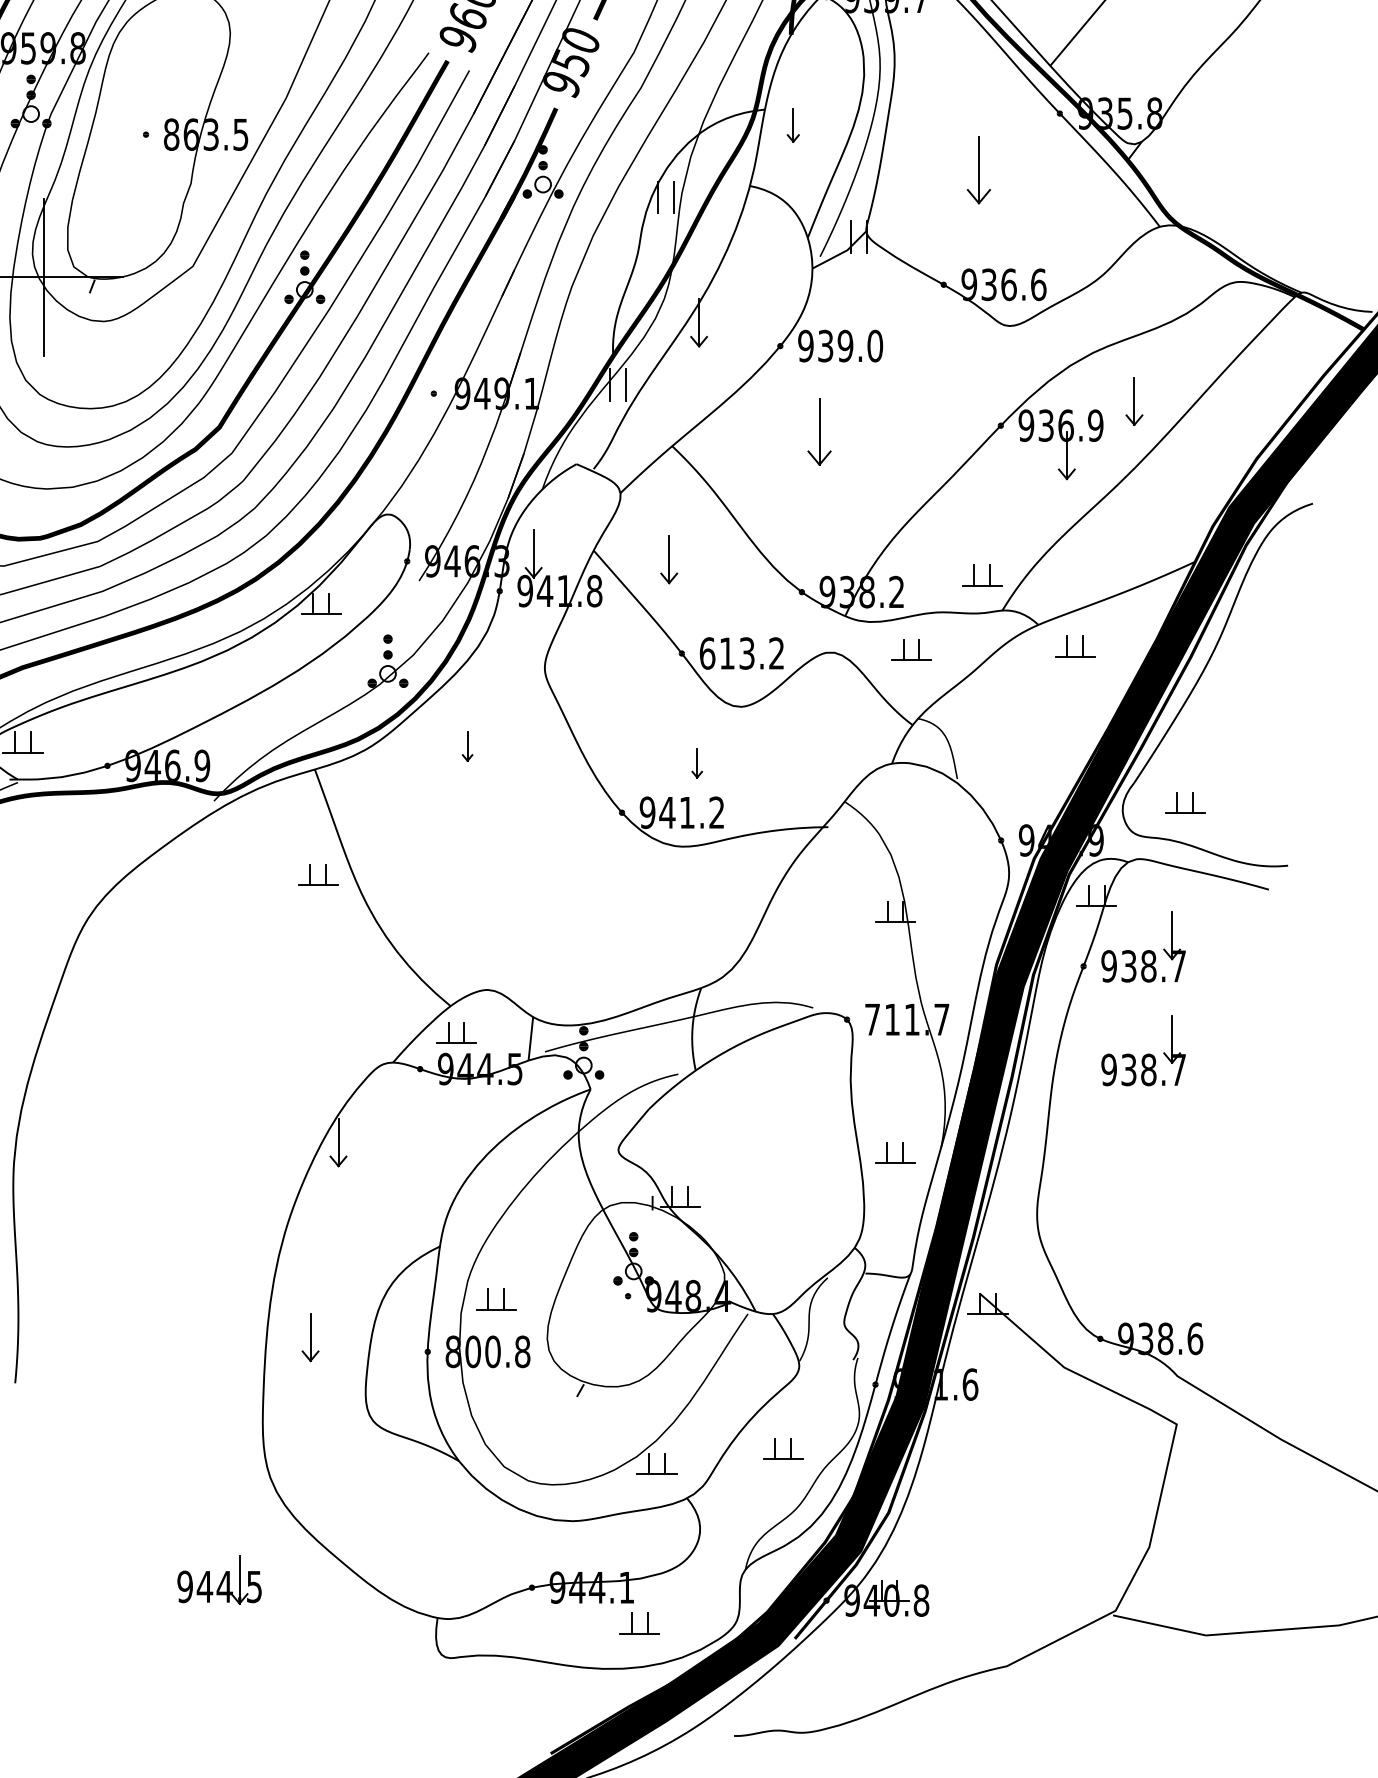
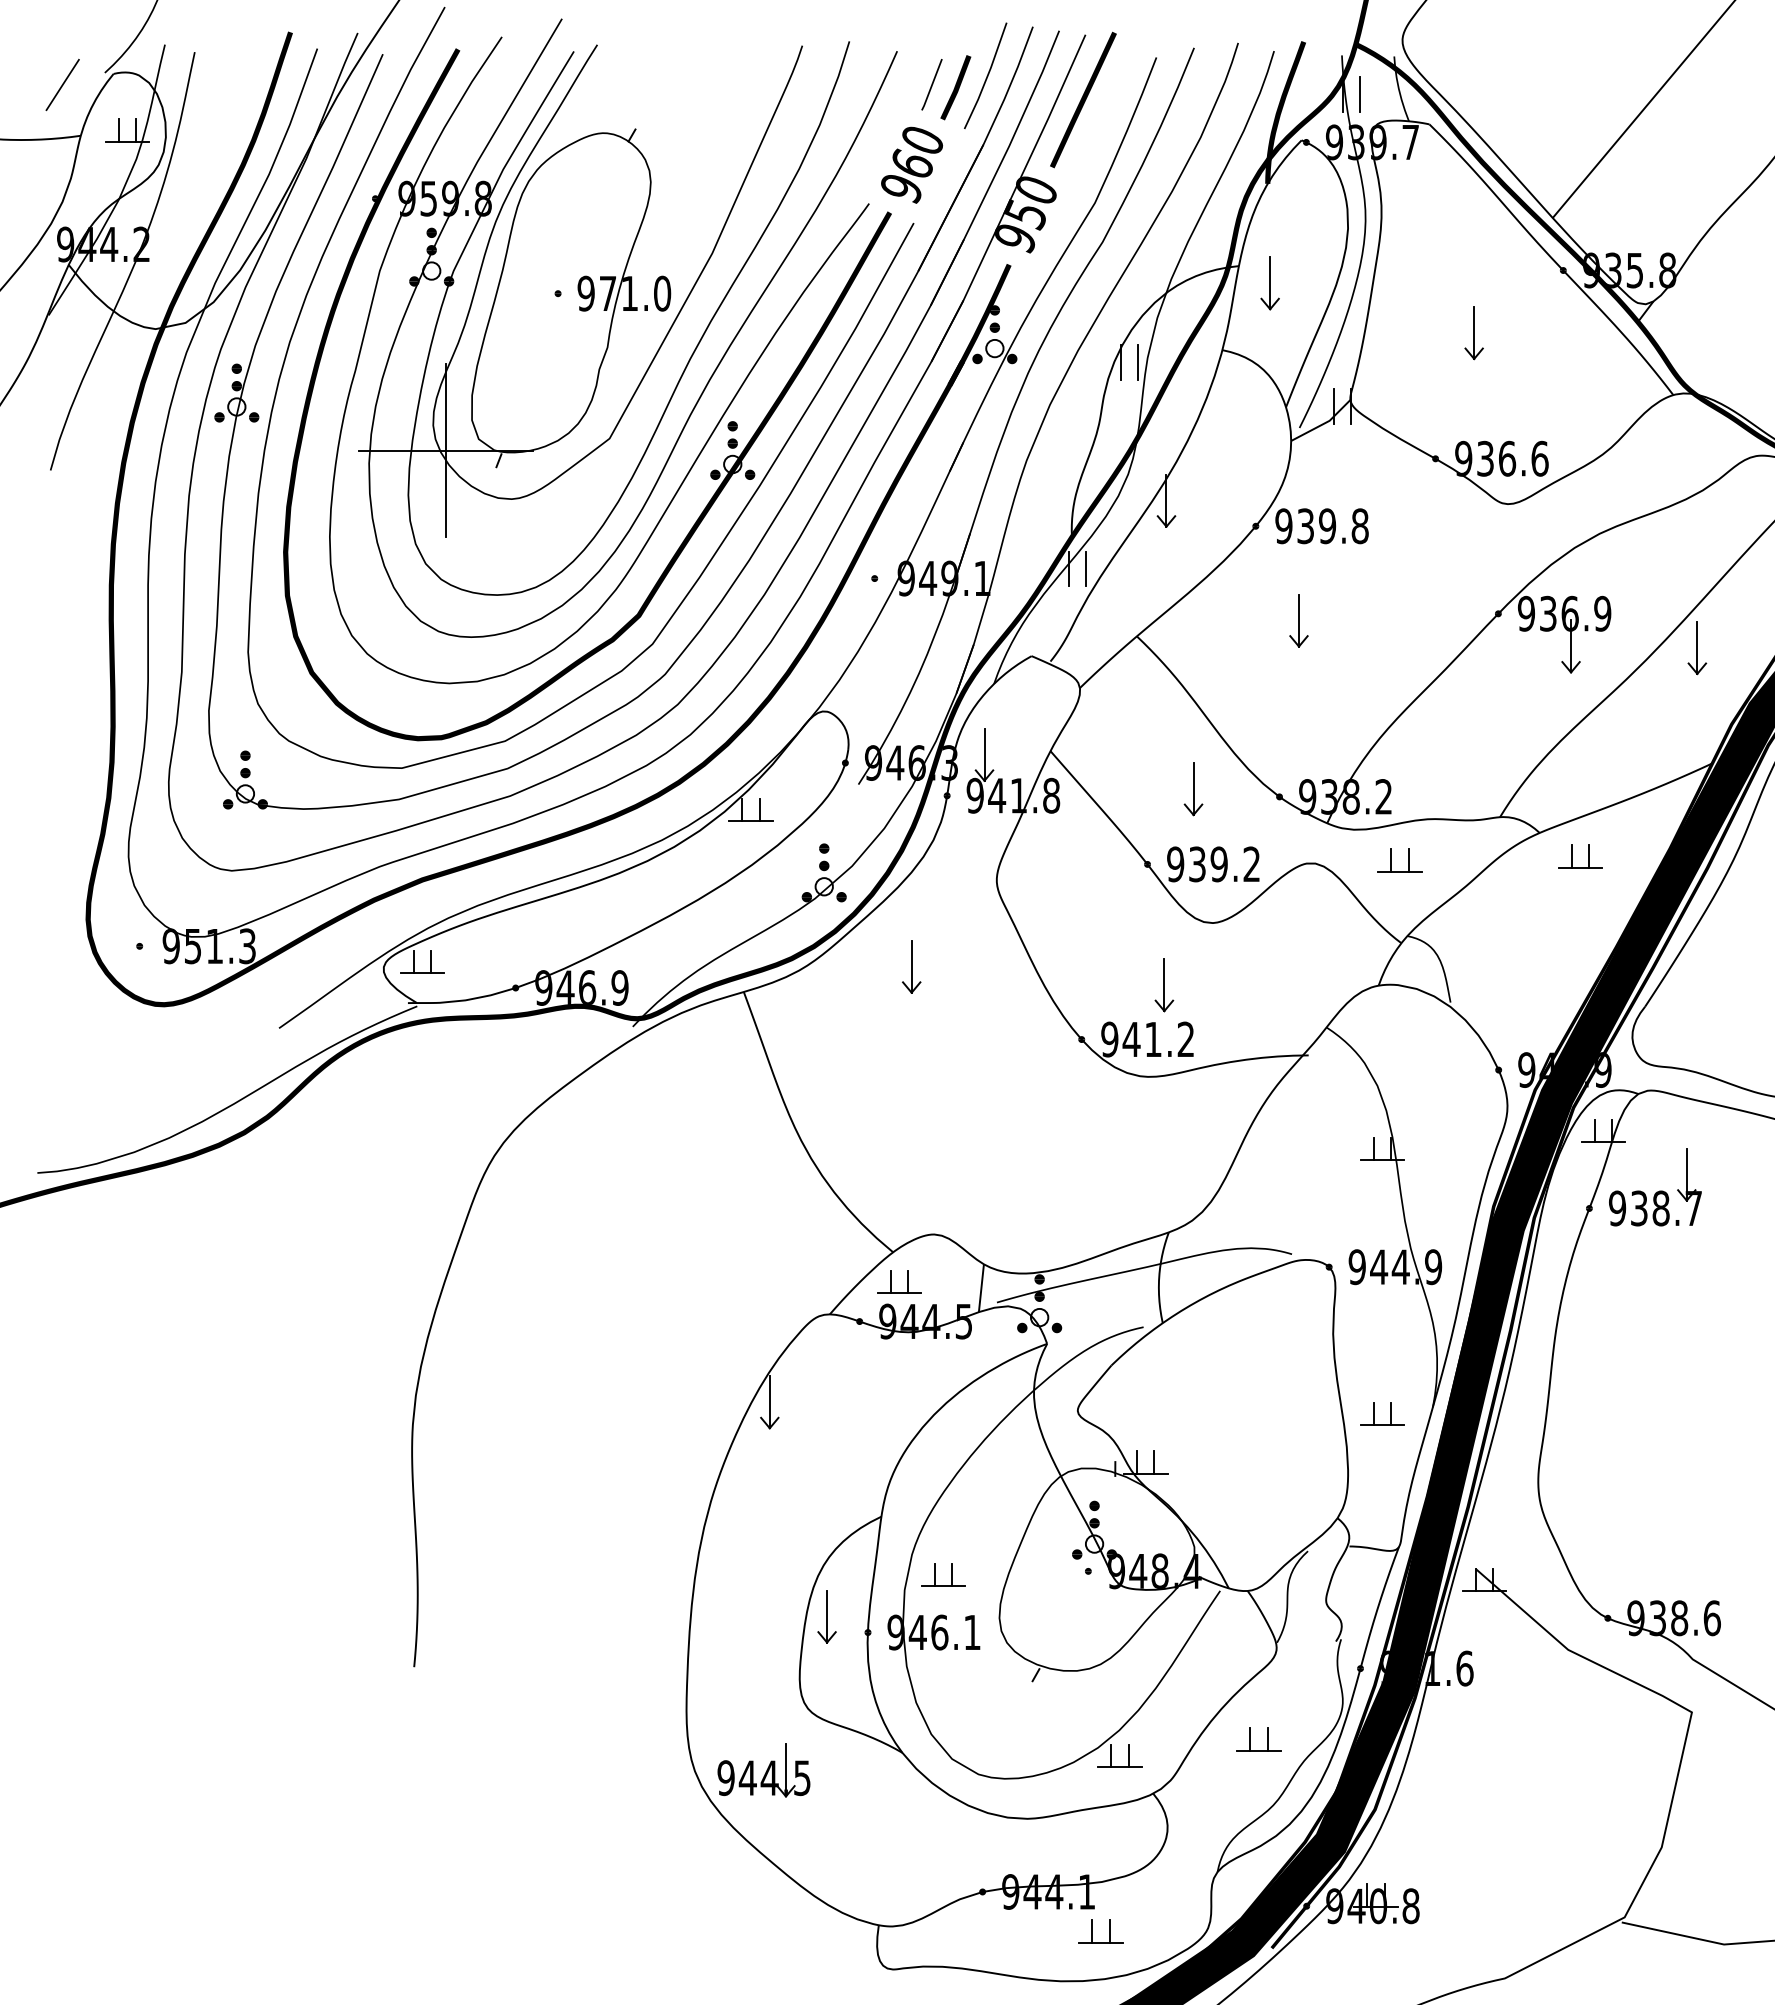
part: (792, 125) -> (1269, 283), size x1.43
text: (206, 134) -> (624, 293), 863.5 -> 971.0
part: (978, 170) -> (1473, 333), size x0.71
text: (874, 345) -> (1359, 525), 939.0 -> 939.8
part: (1134, 401) -> (1697, 648), moved
part: (819, 431) -> (1298, 620), size x0.71
part: (669, 559) -> (1193, 789), moved
part: (974, 575) -> (1469, 778), removed
text: (727, 653) -> (1197, 864), 613.2 -> 939.2
part: (467, 746) -> (911, 966), size x1.67
part: (697, 763) -> (1164, 985), size x1.67
part: (1178, 802) -> (1693, 1028), removed
part: (310, 874) -> (739, 1107), removed
text: (907, 1019) -> (1395, 1267), 711.7 -> 944.9
part: (1143, 1050) -> (1655, 1301), removed
part: (310, 1337) -> (826, 1616), moved
text: (487, 1351) -> (933, 1632), 800.8 -> 946.1
part: (219, 1579) -> (763, 1770), moved

